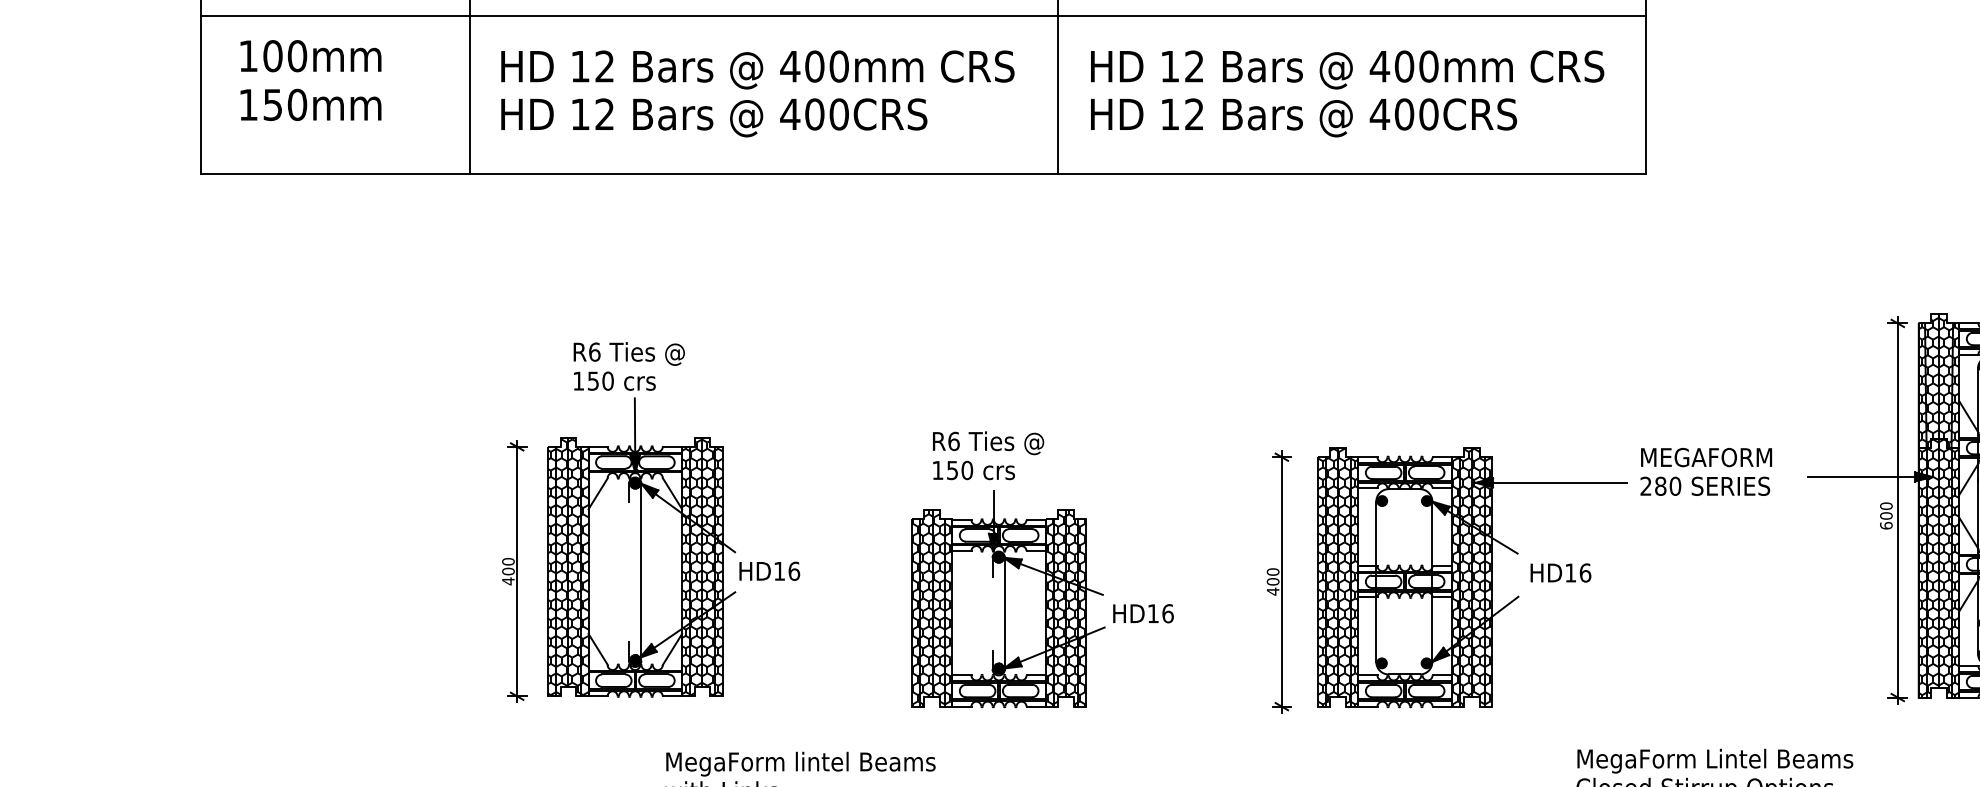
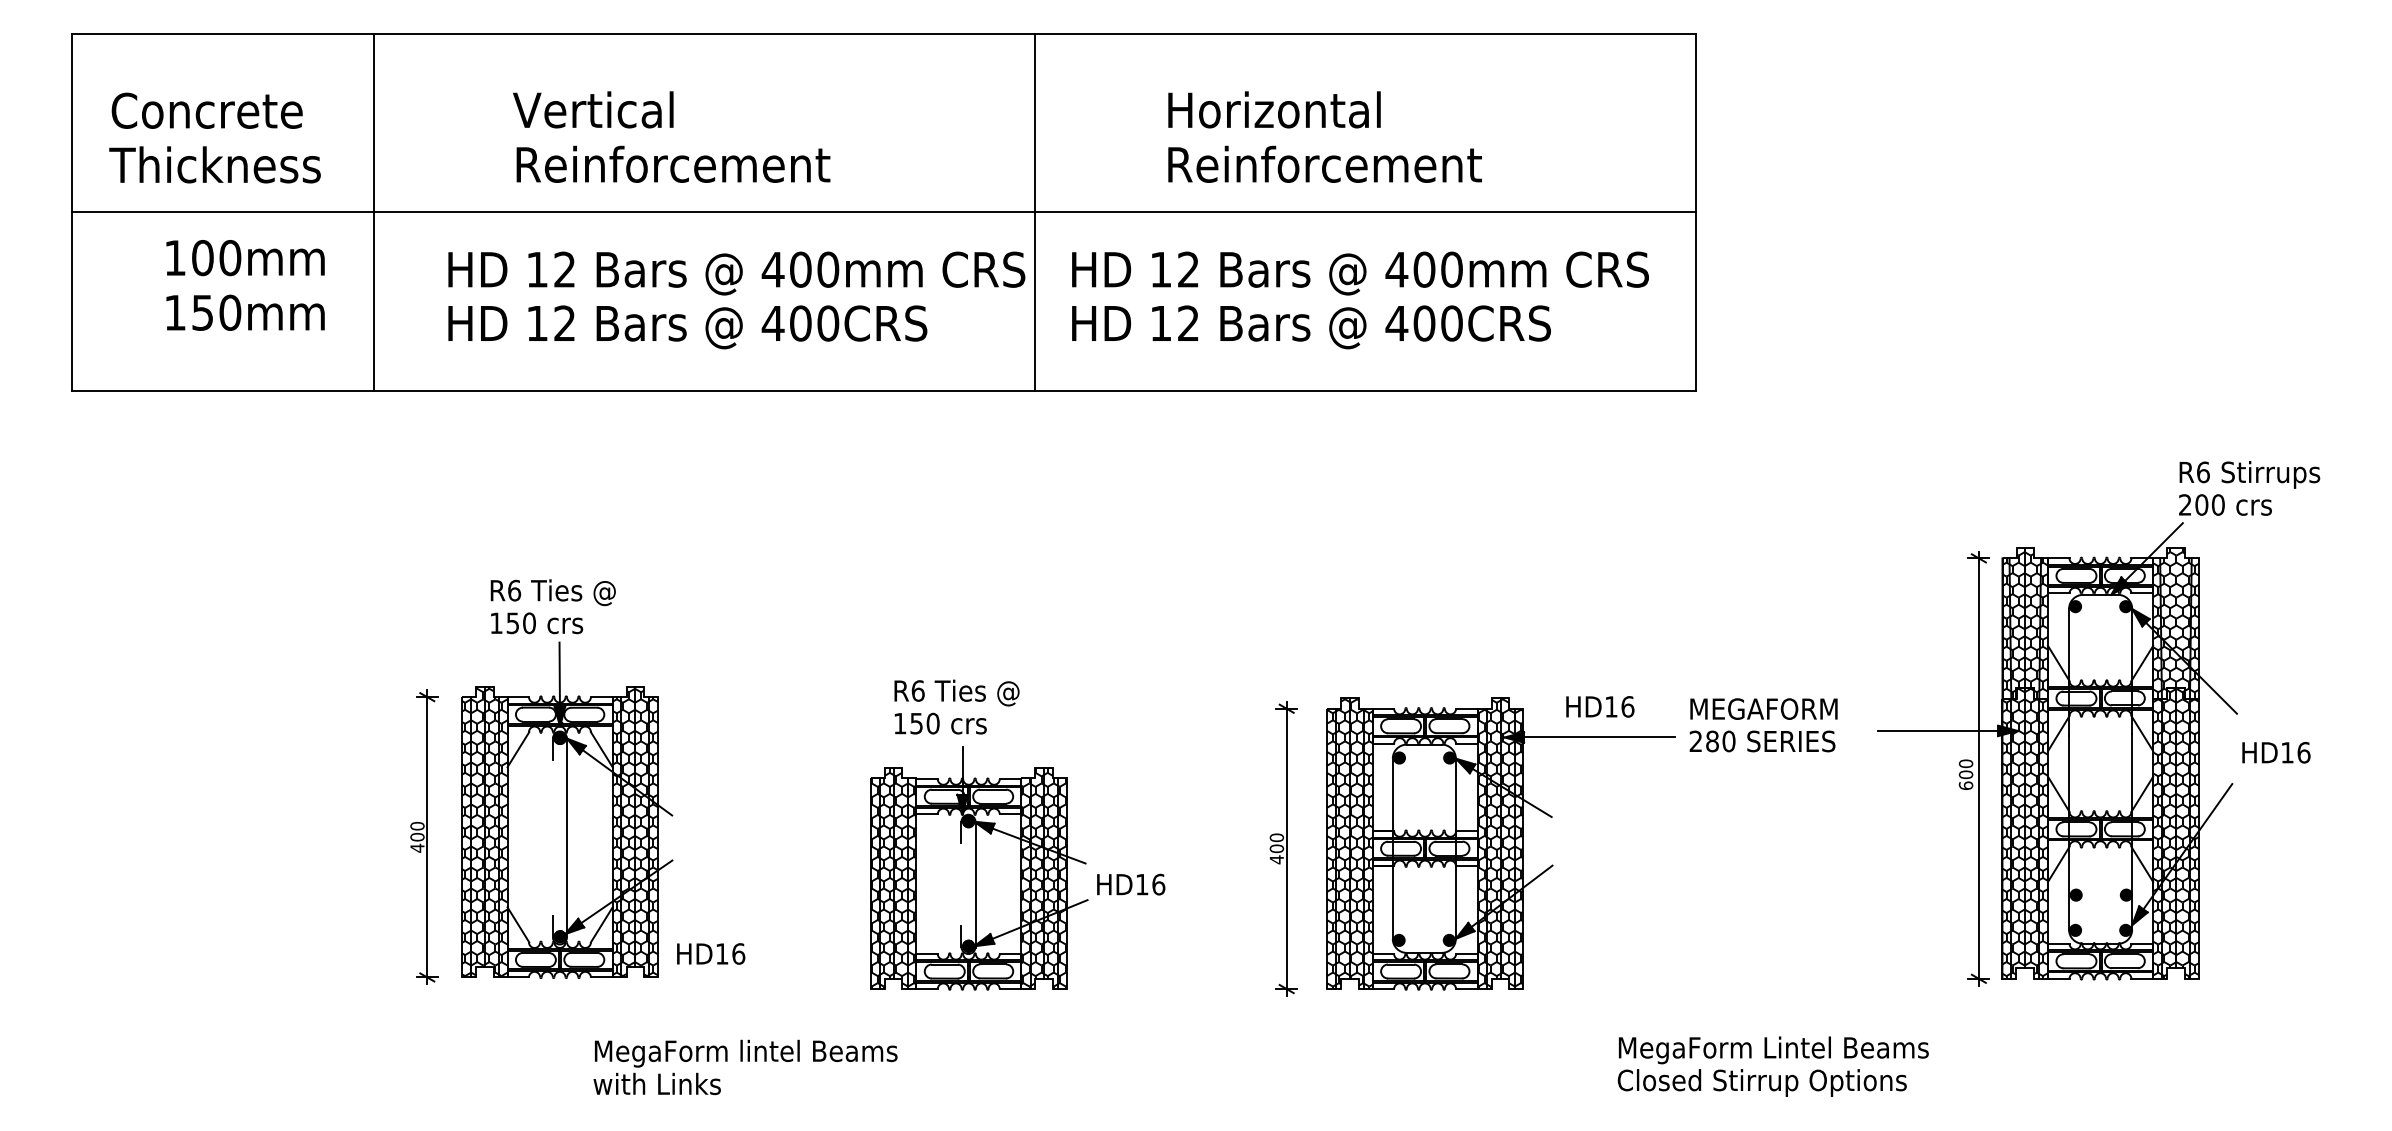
text: (310, 80) -> (245, 285), moved
text: (757, 93) -> (736, 300), moved
text: (770, 570) -> (711, 953), moved
text: (1561, 572) -> (1600, 706), moved

